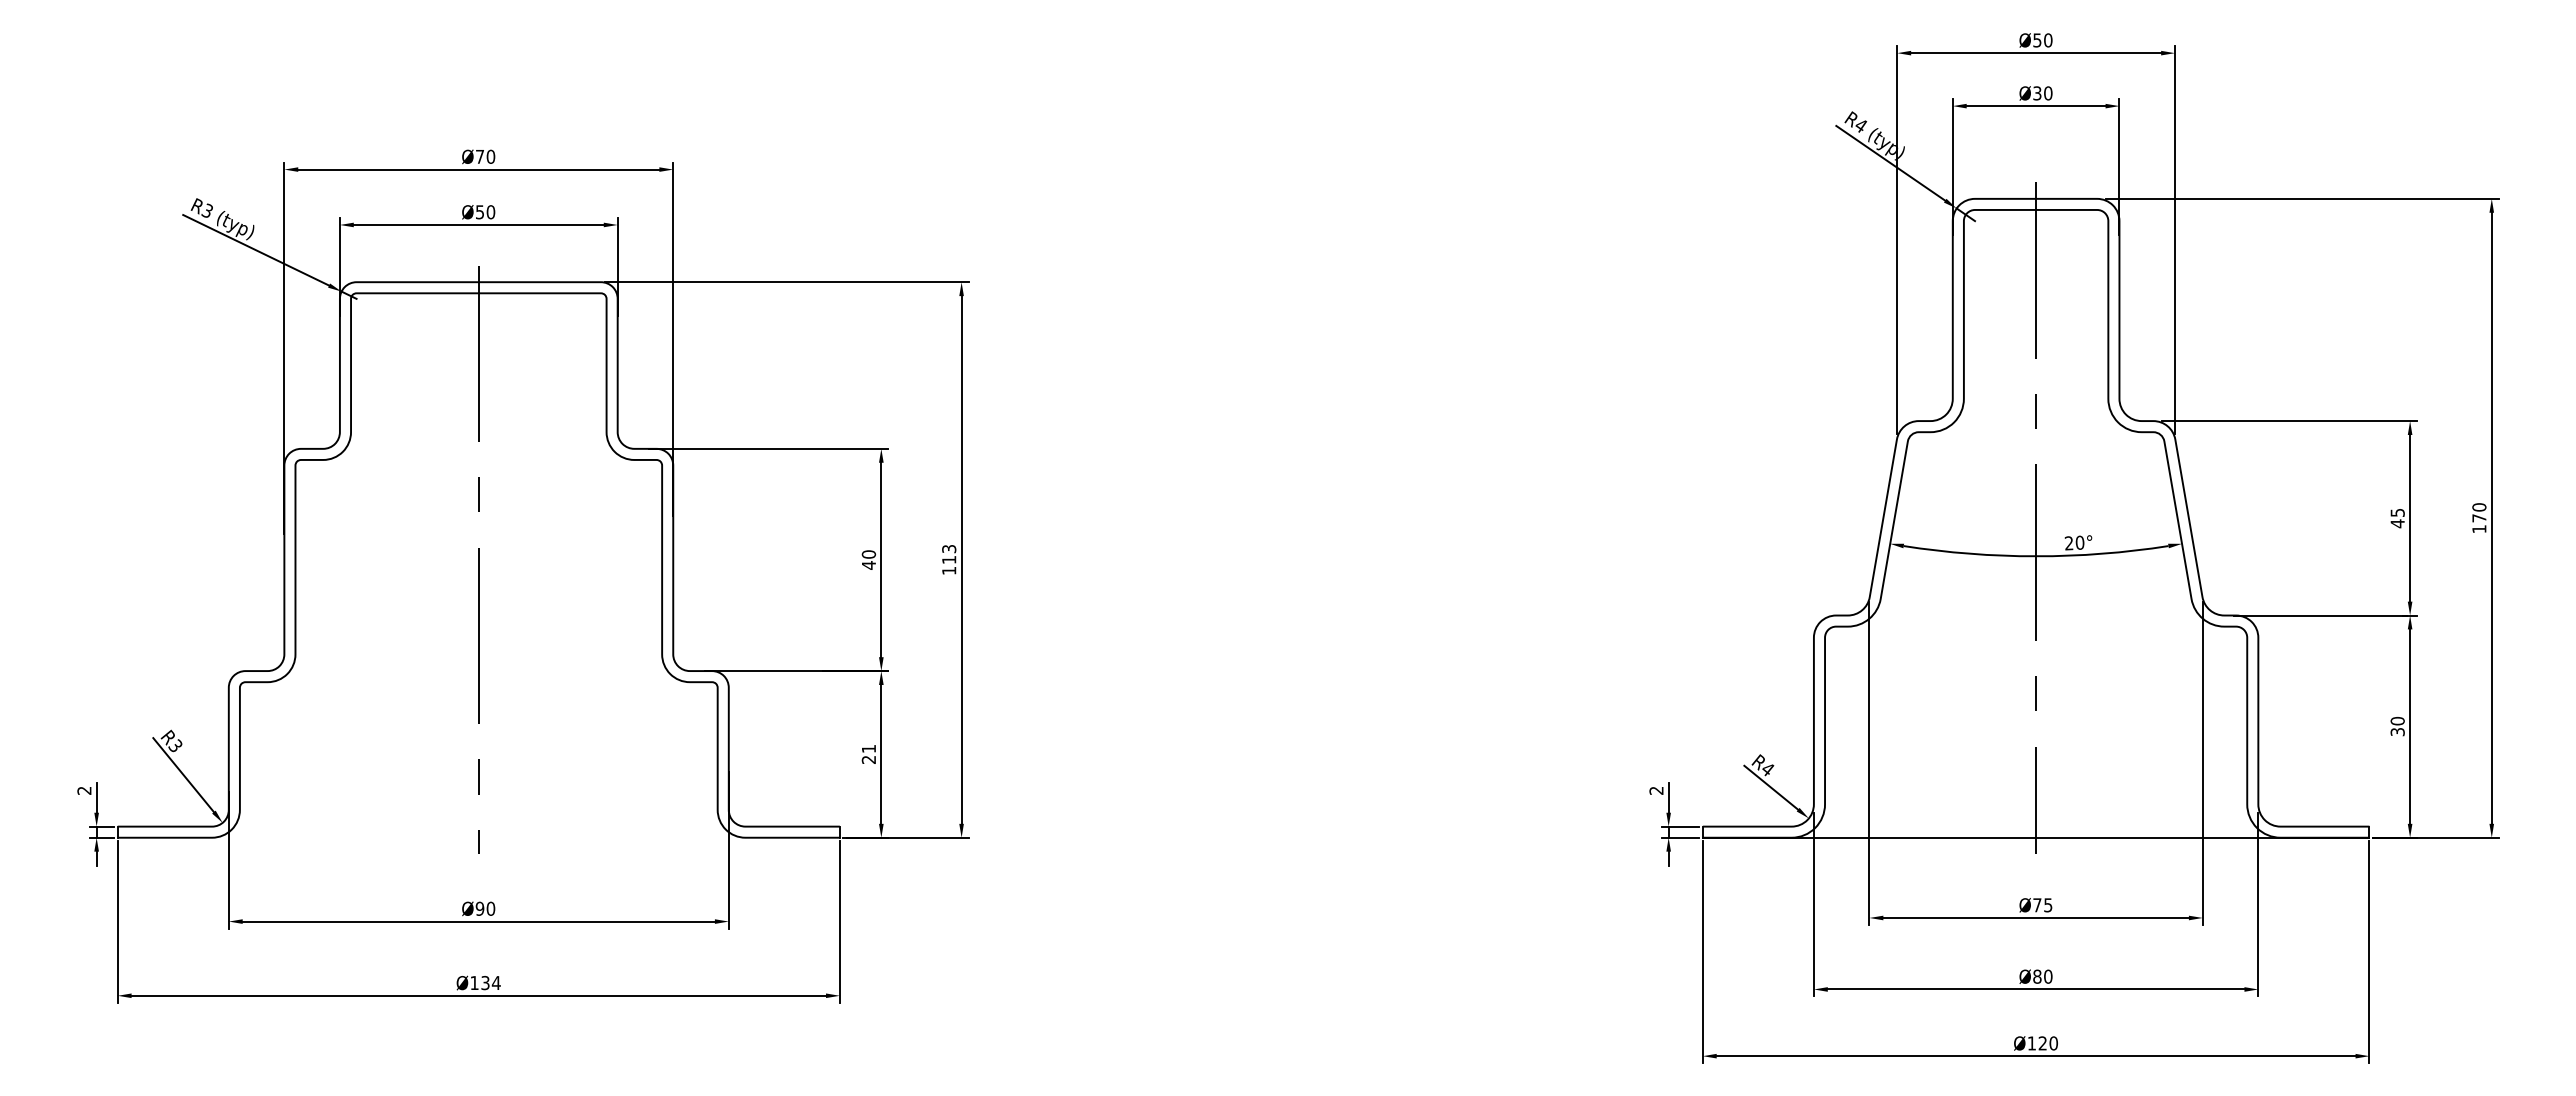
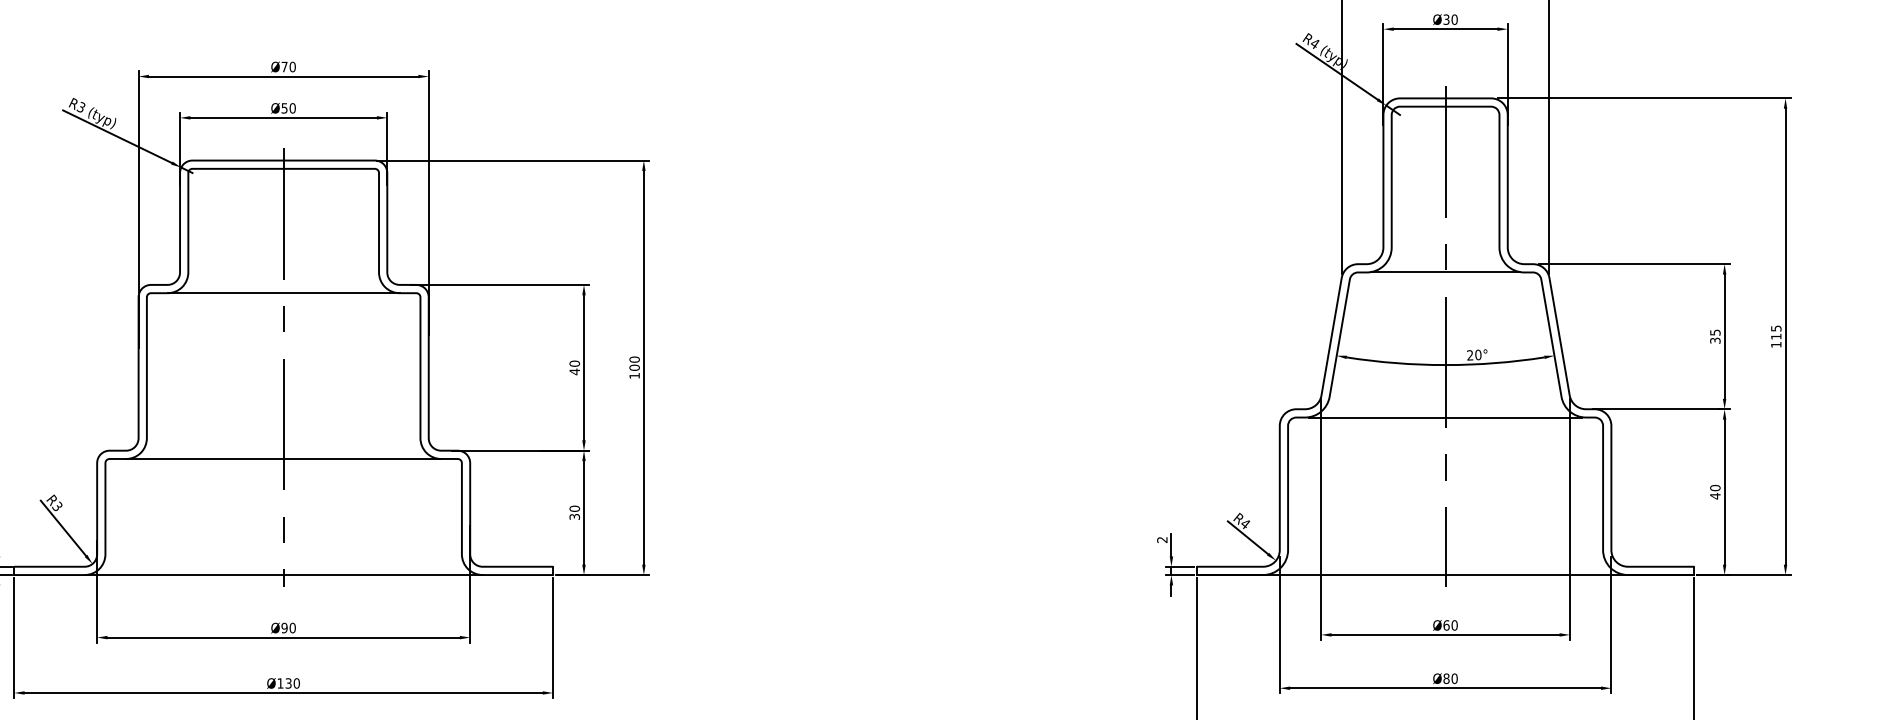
line: (2036, 432) -> (1445, 272), added
line: (478, 459) -> (283, 292), added
text: (2479, 512) -> (1776, 332), 170 -> 115
text: (2397, 523) -> (1715, 340), 45 -> 35
text: (949, 554) -> (634, 363), 113 -> 100
line: (2035, 626) -> (1445, 417), added
line: (478, 682) -> (283, 459), added
text: (2397, 731) -> (1715, 495), 30 -> 40
text: (868, 753) -> (574, 512), 21 -> 30
line: (478, 837) -> (283, 574), added
text: (2042, 905) -> (1450, 625), Ø75 -> Ø60
text: (495, 983) -> (296, 683), Ø134 -> Ø130

